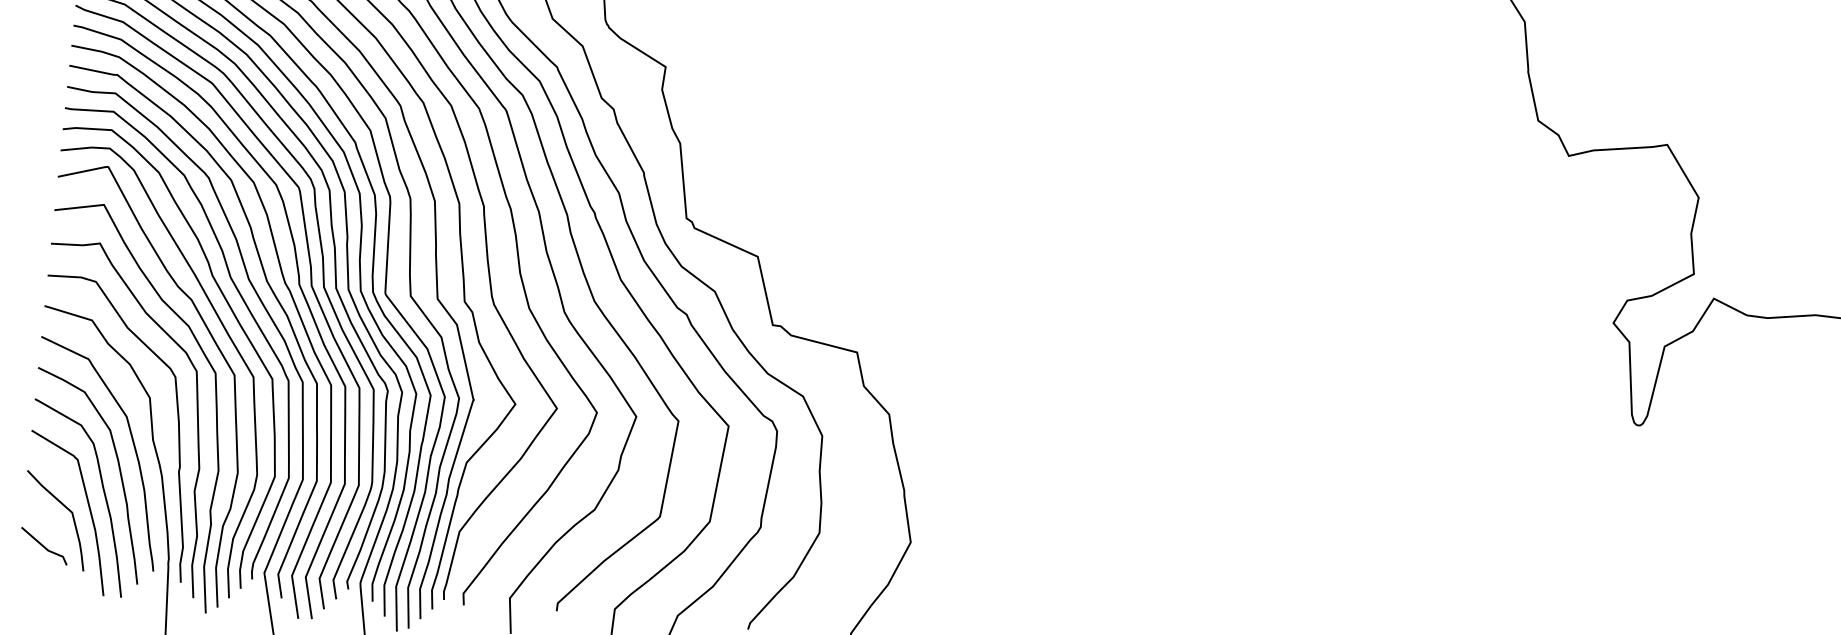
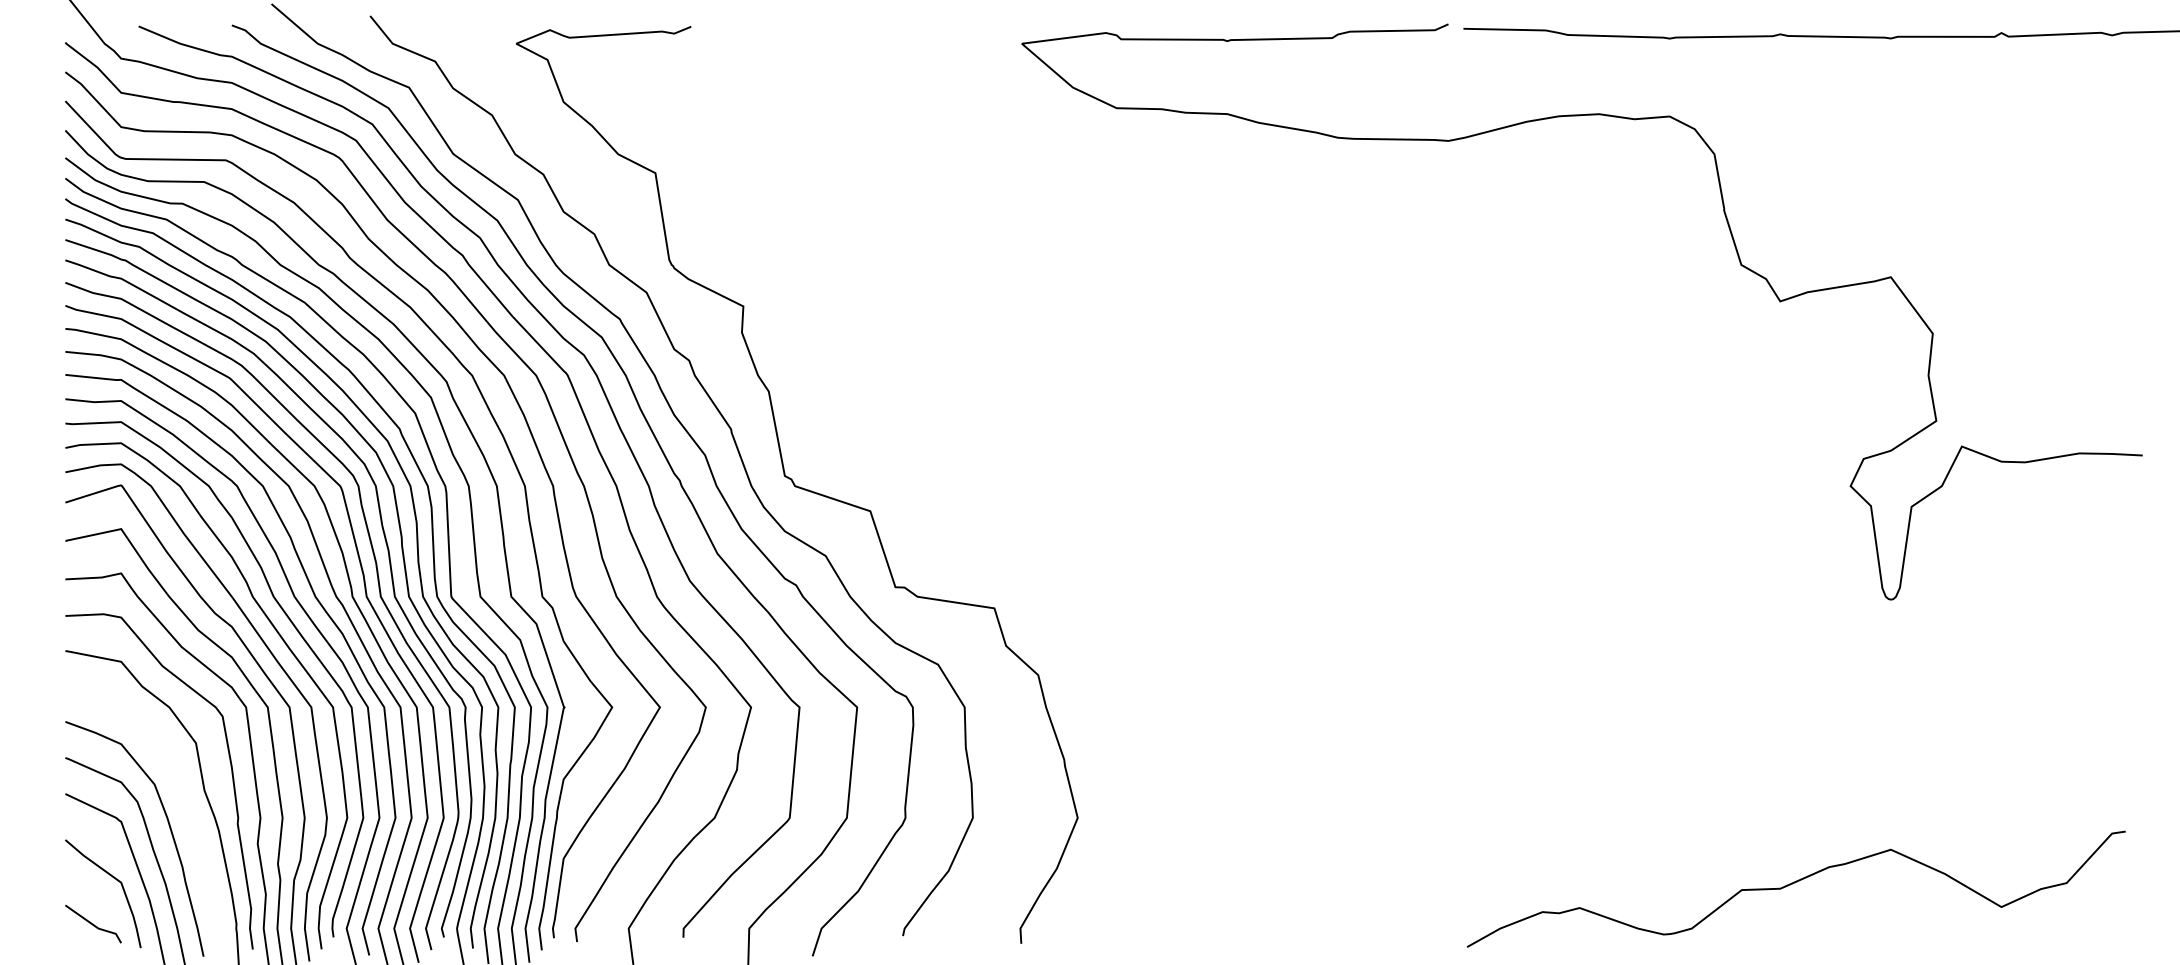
curve: (133, 444) -> (182, 798), removed

